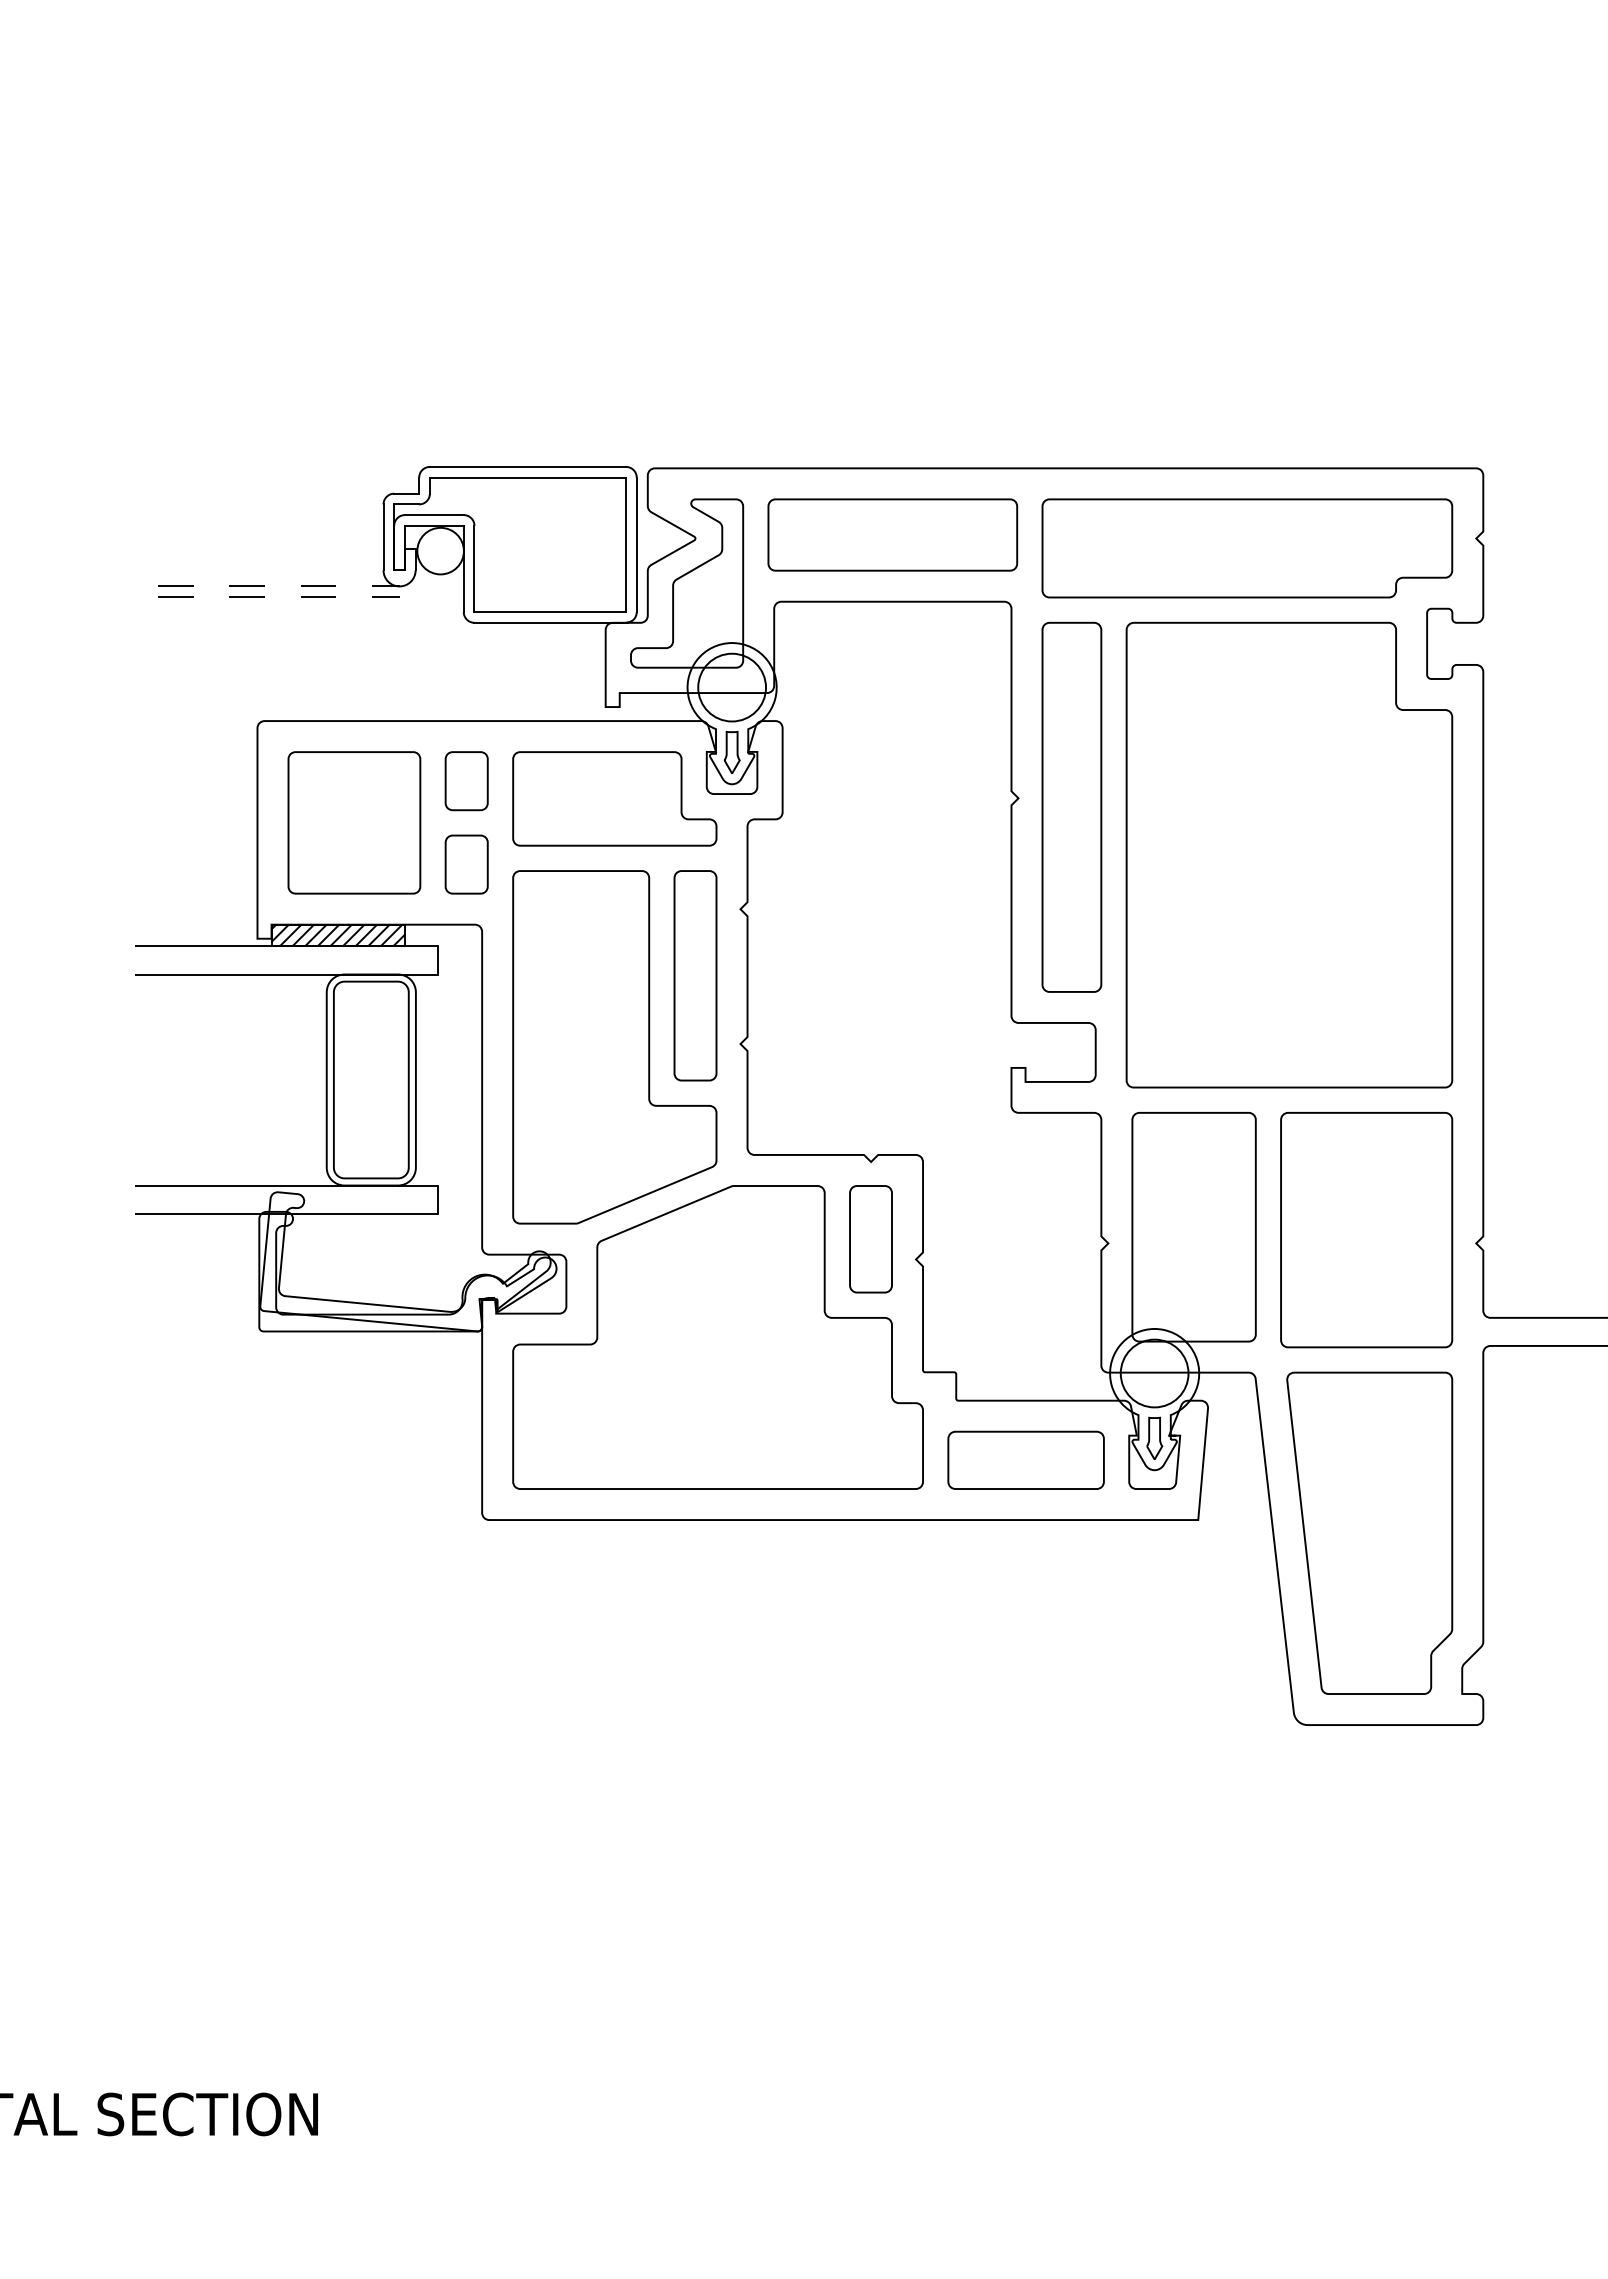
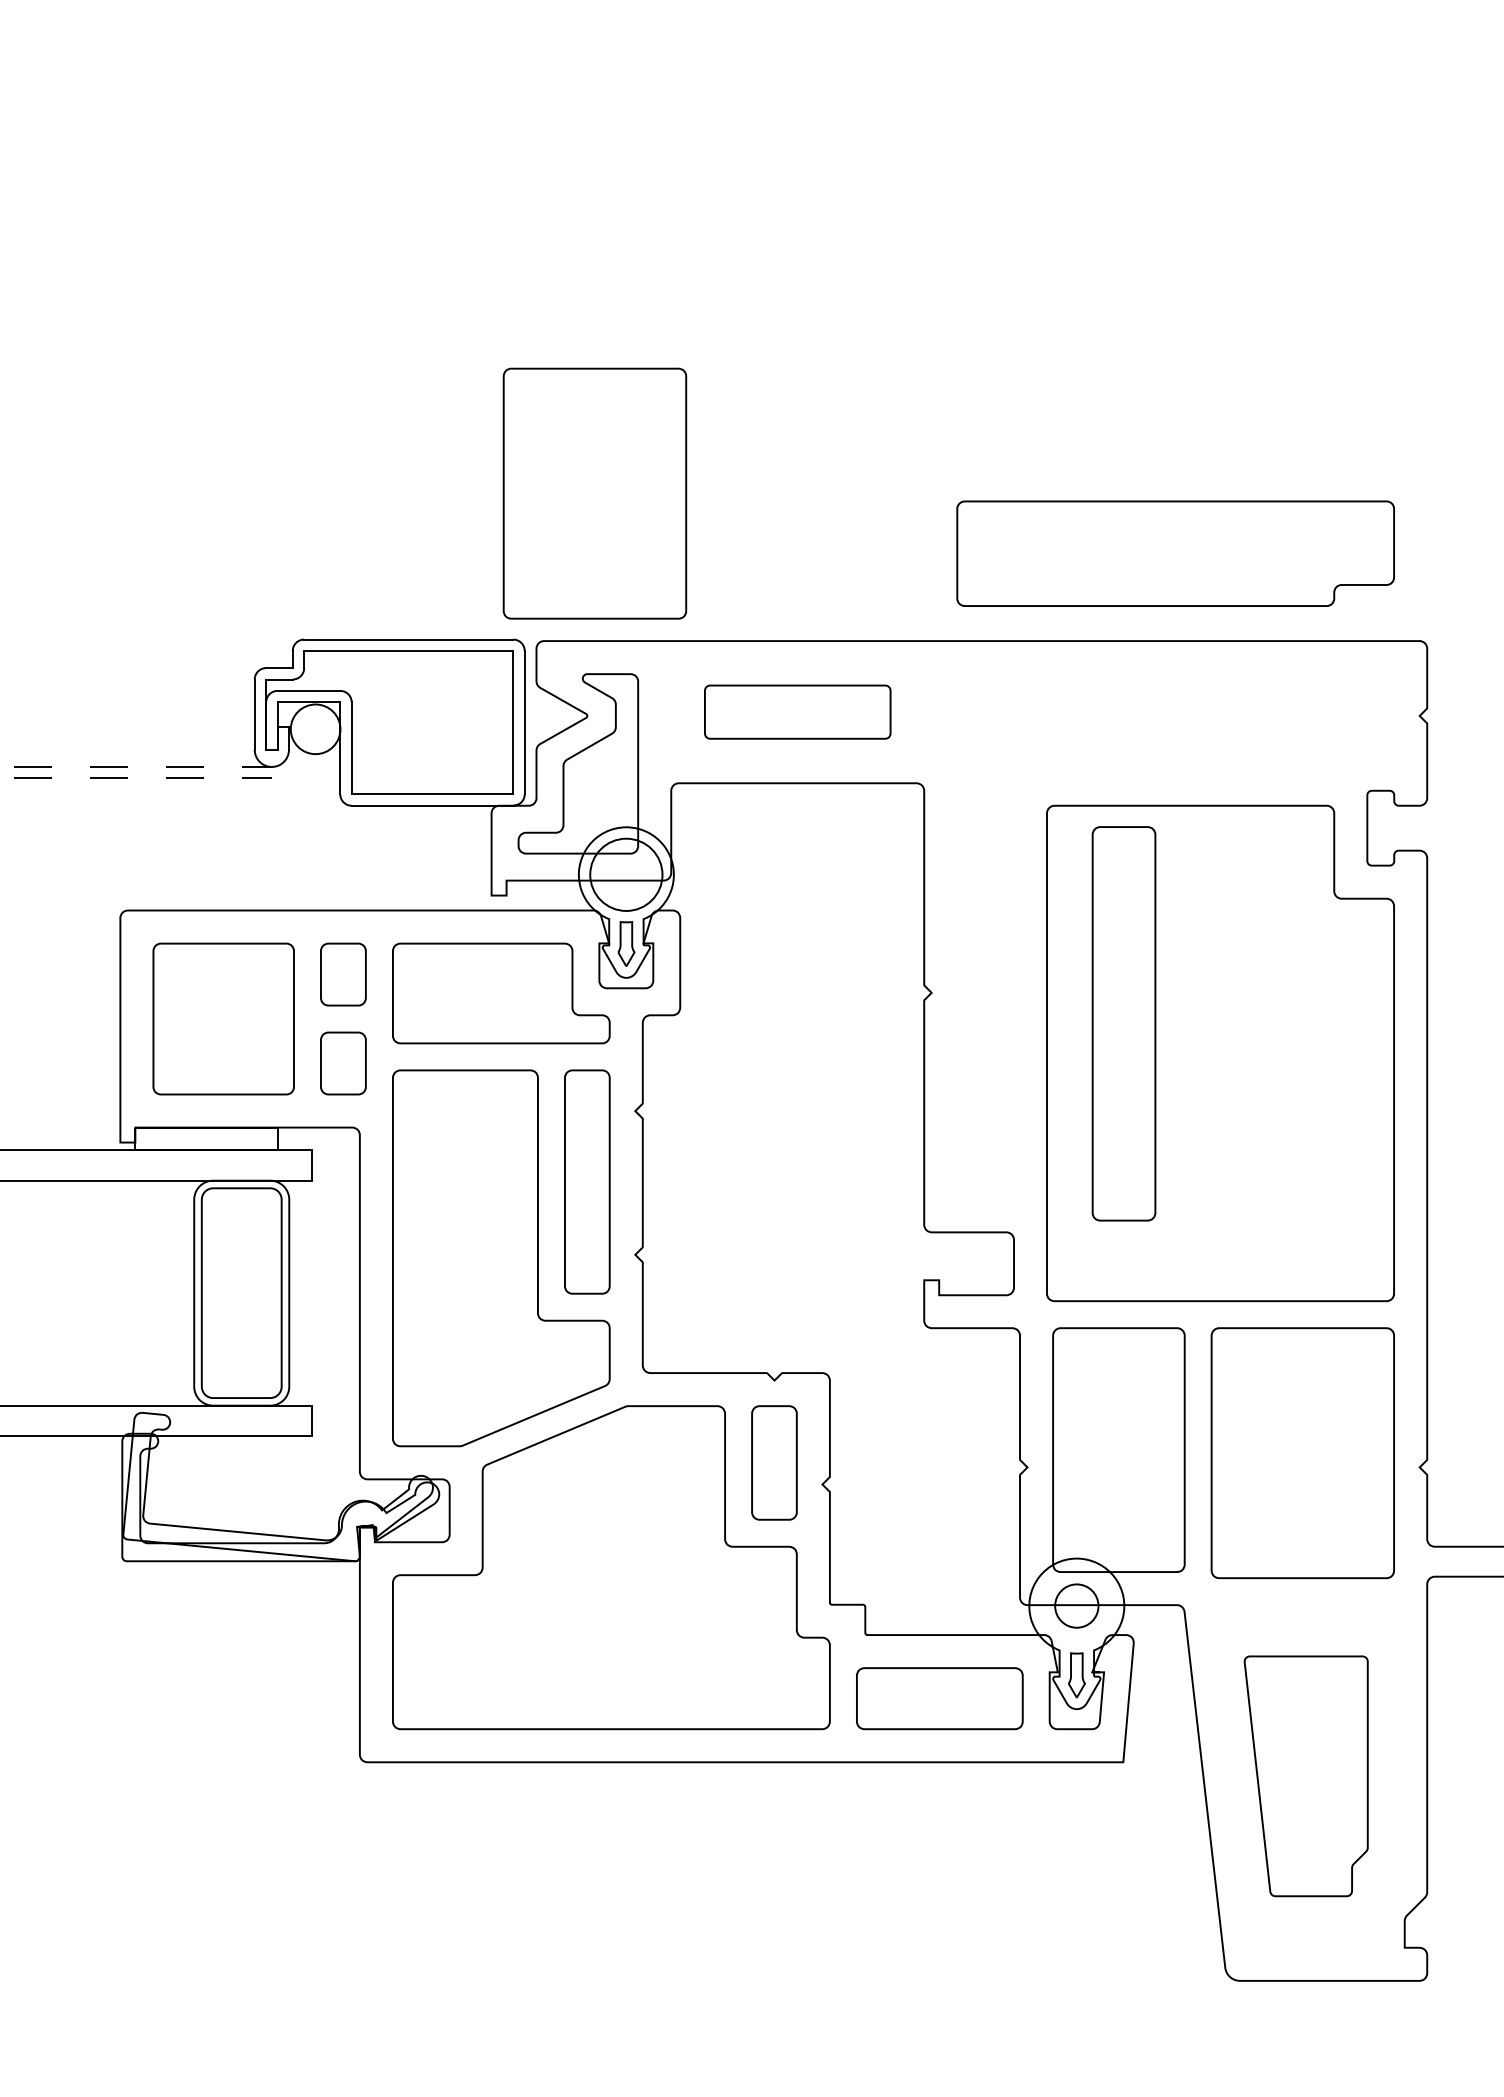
part: (702, 330) -> (594, 494), added
part: (892, 534) -> (797, 711), size x0.7
part: (1247, 548) -> (1175, 553), moved
part: (1071, 806) -> (1123, 1022), moved
hatch: (338, 935) -> (206, 1139), removed
circle: (1154, 1373) -> (1076, 1606), size x0.6
part: (1369, 1532) -> (1305, 1775), size x0.7

